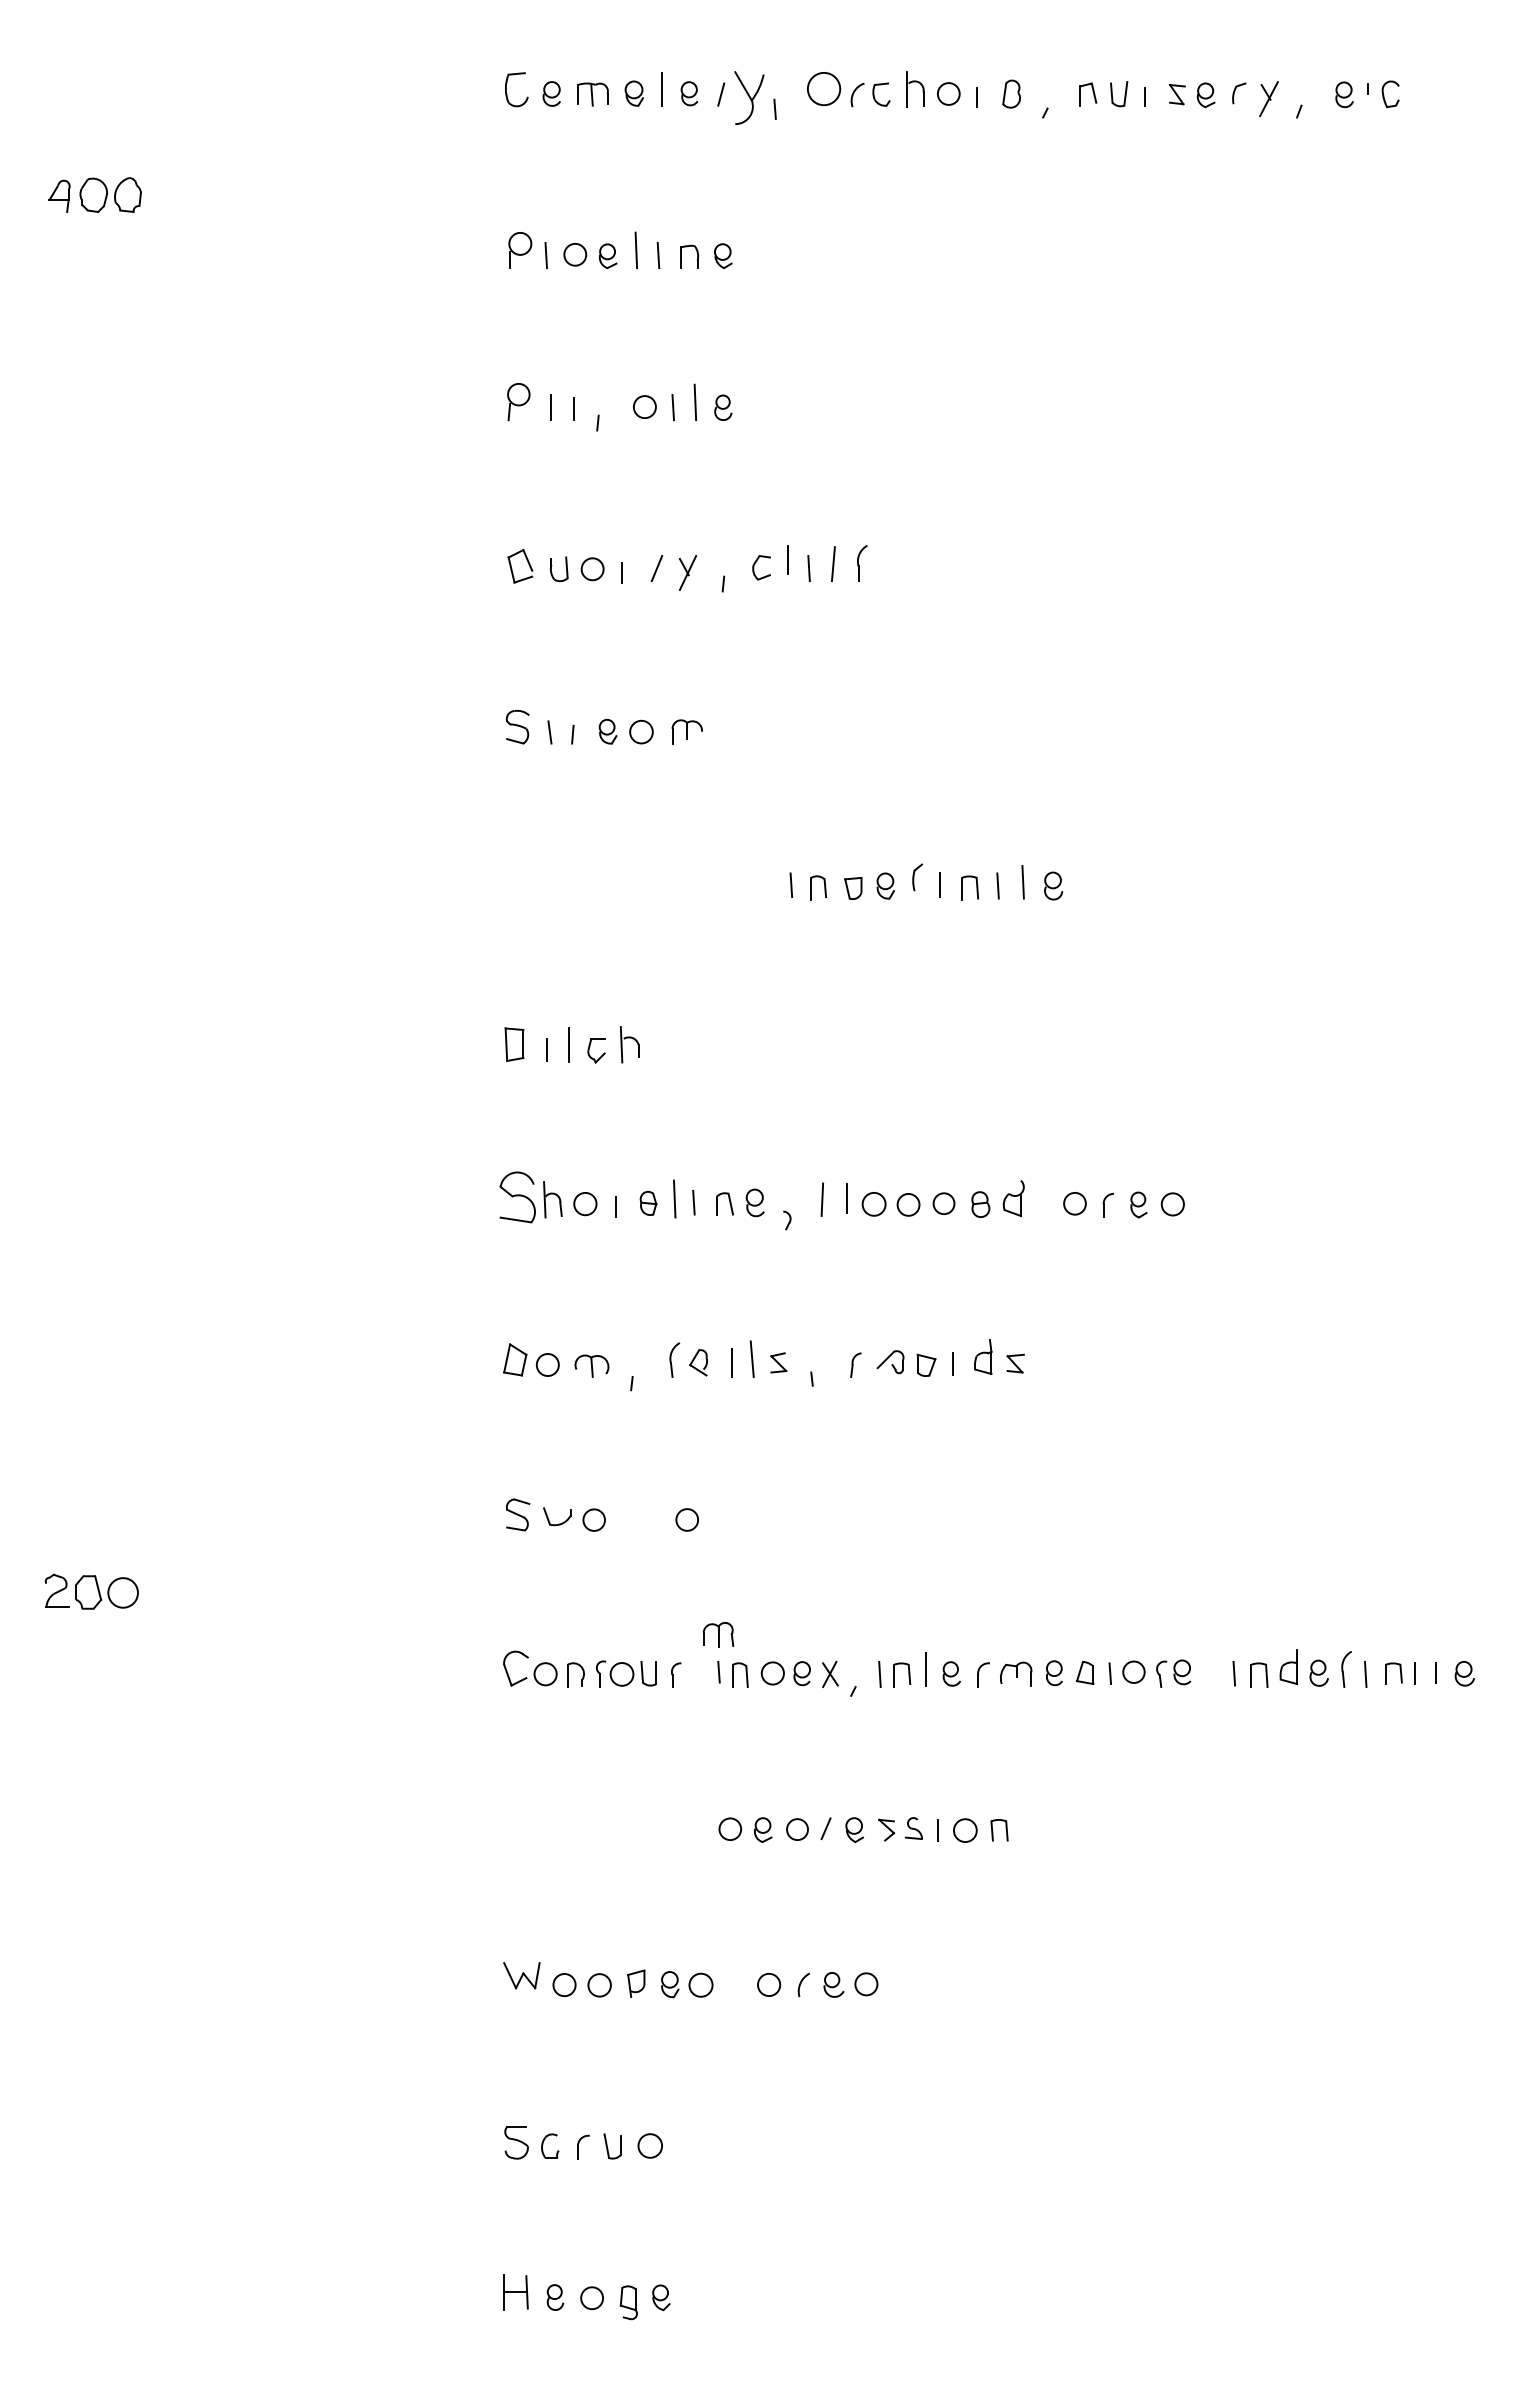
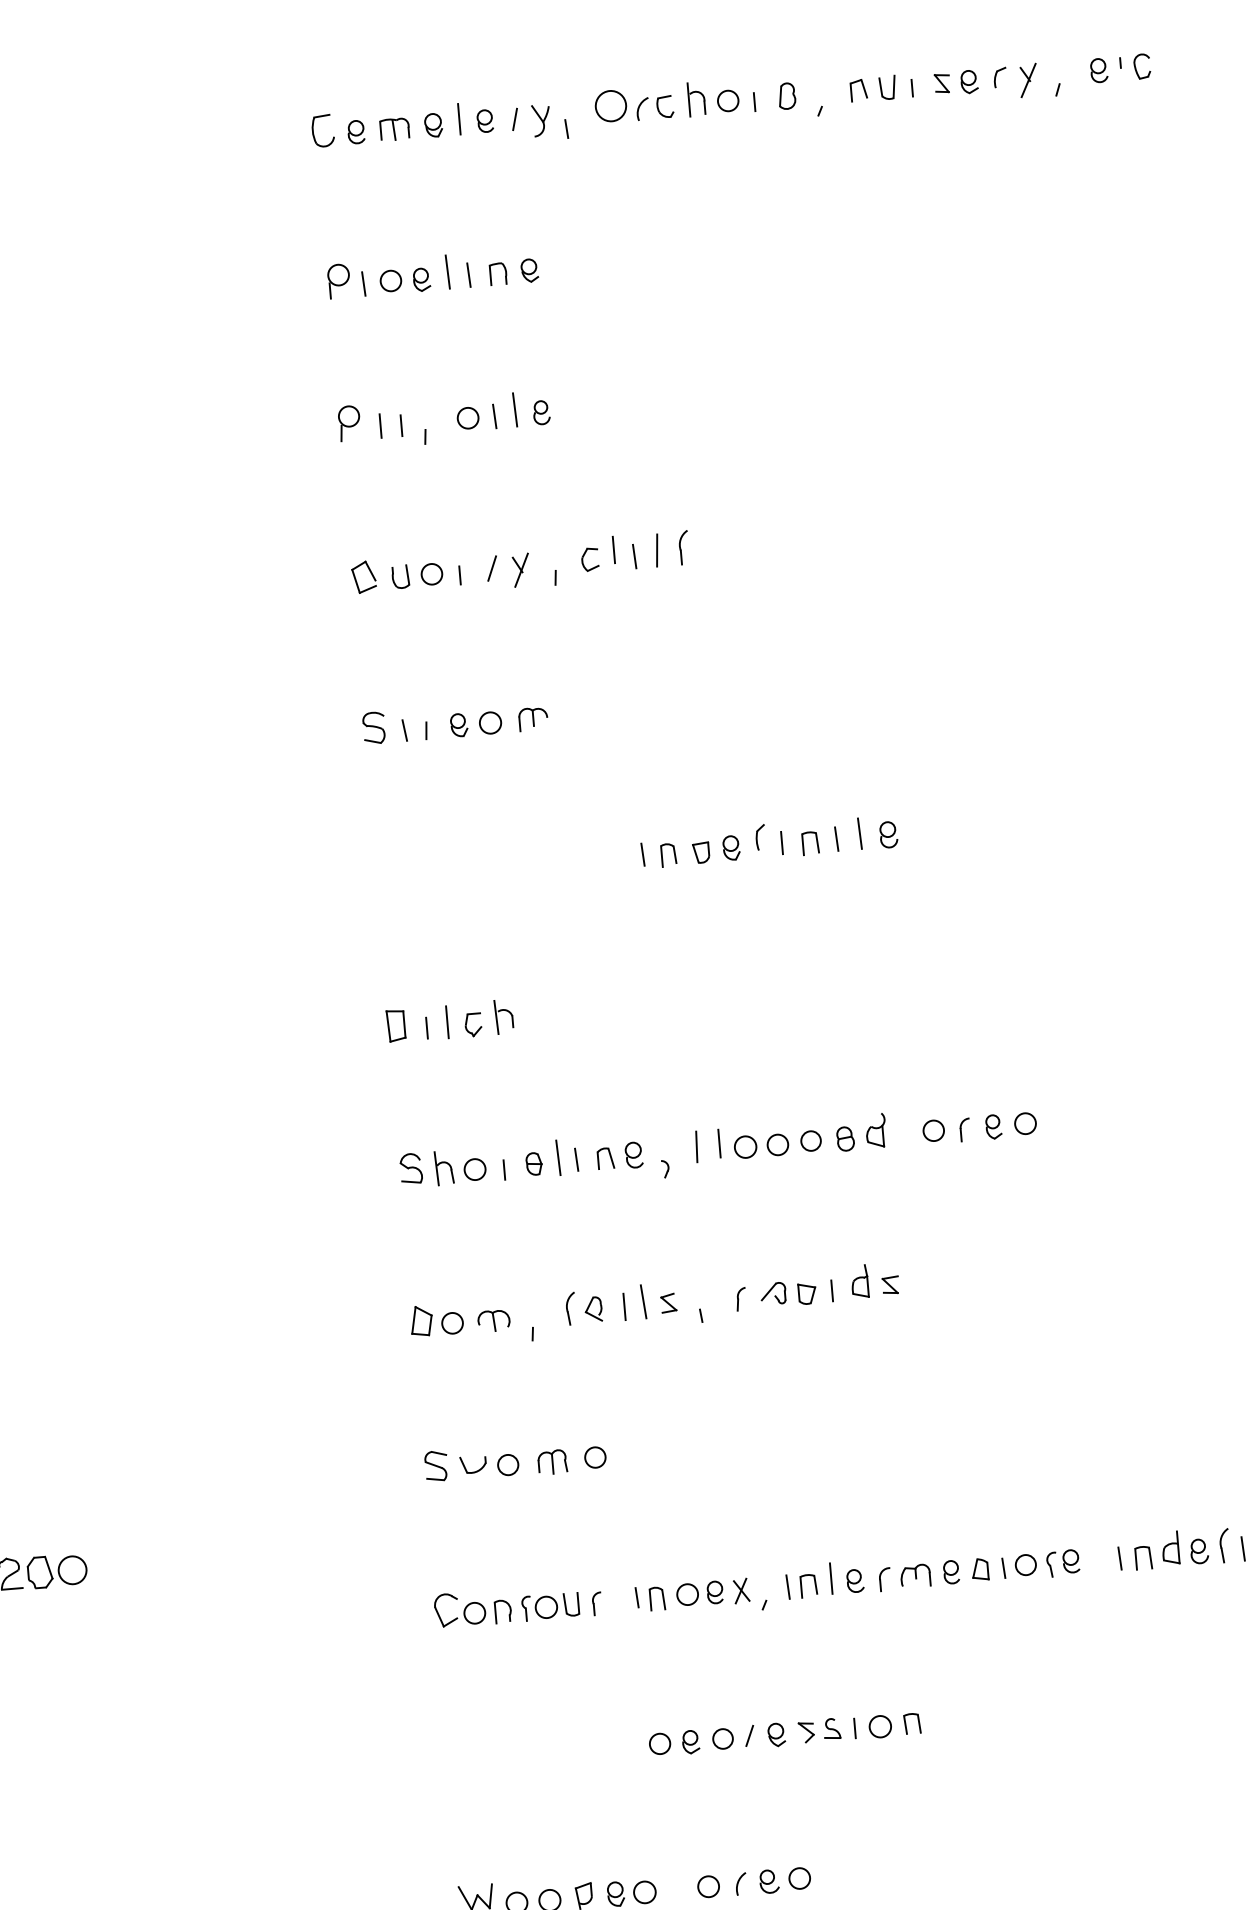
part: (748, 98) -> (540, 120), size x0.62
part: (517, 1197) -> (410, 1168), size x0.62
part: (718, 1634) -> (552, 1461), moved

